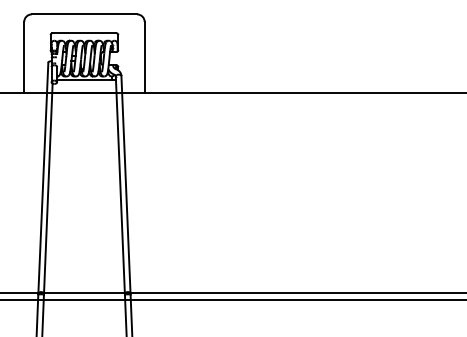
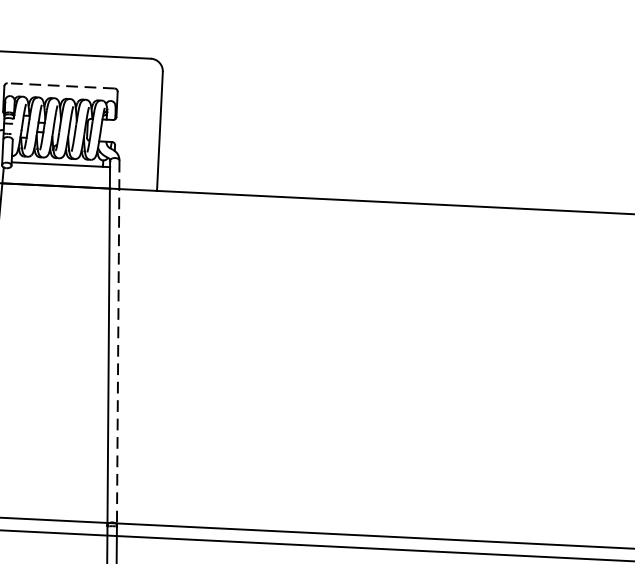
line: (84, 33) -> (61, 86), solid -> dashed
line: (125, 184) -> (117, 342), solid -> dashed

